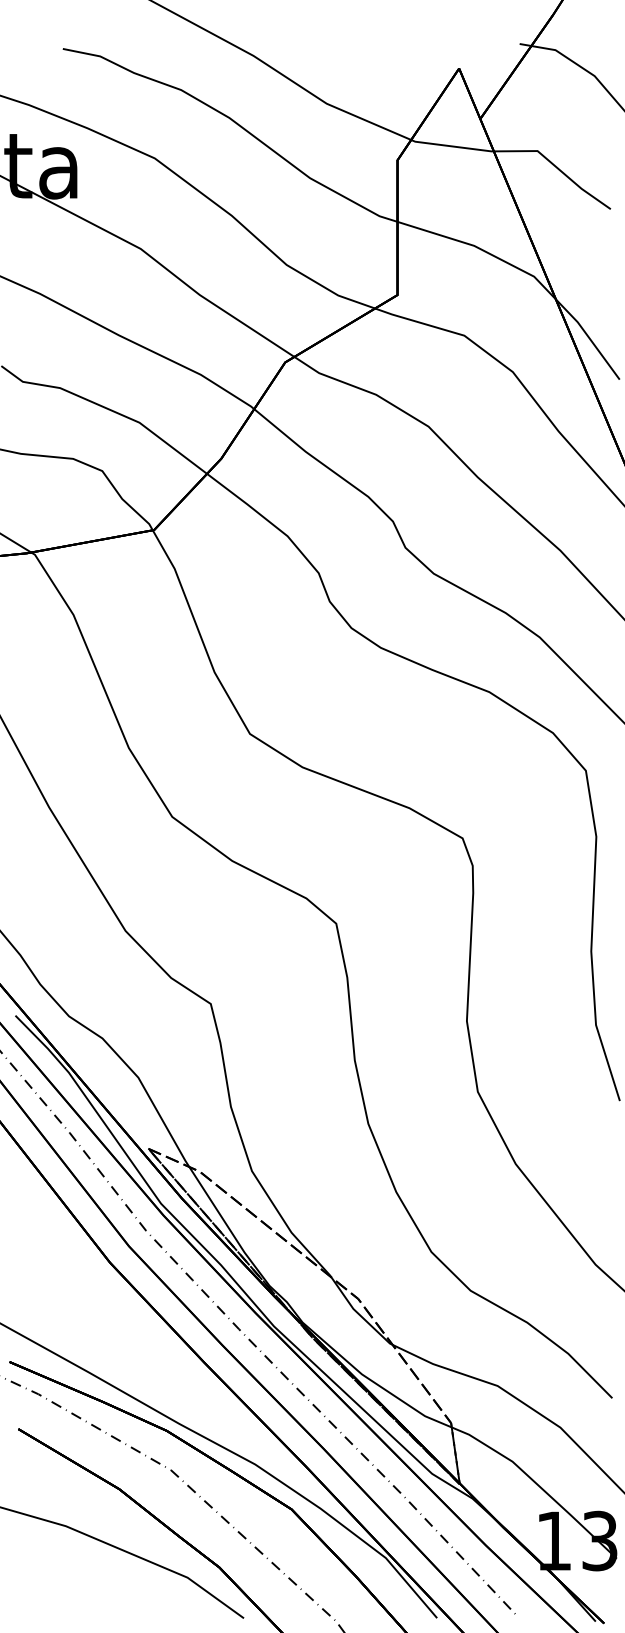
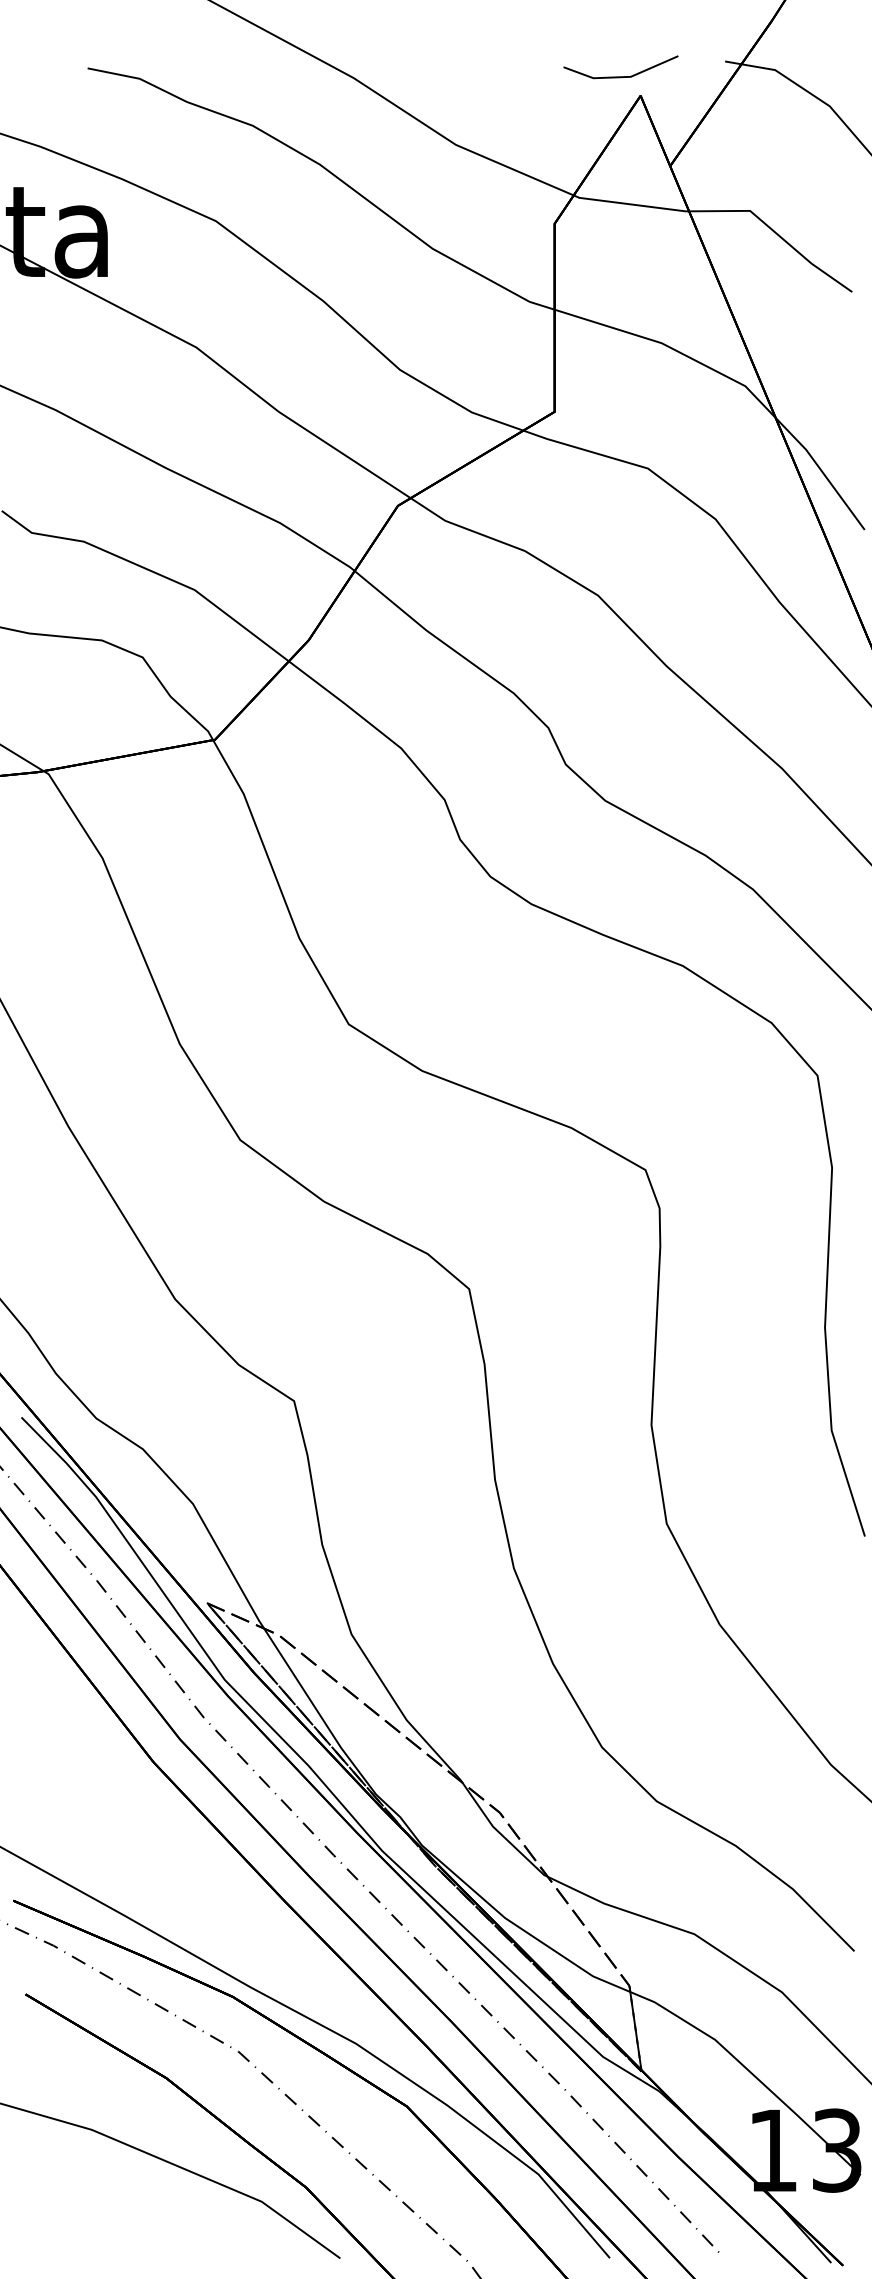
line: (444, 54) -> (620, 76), added

